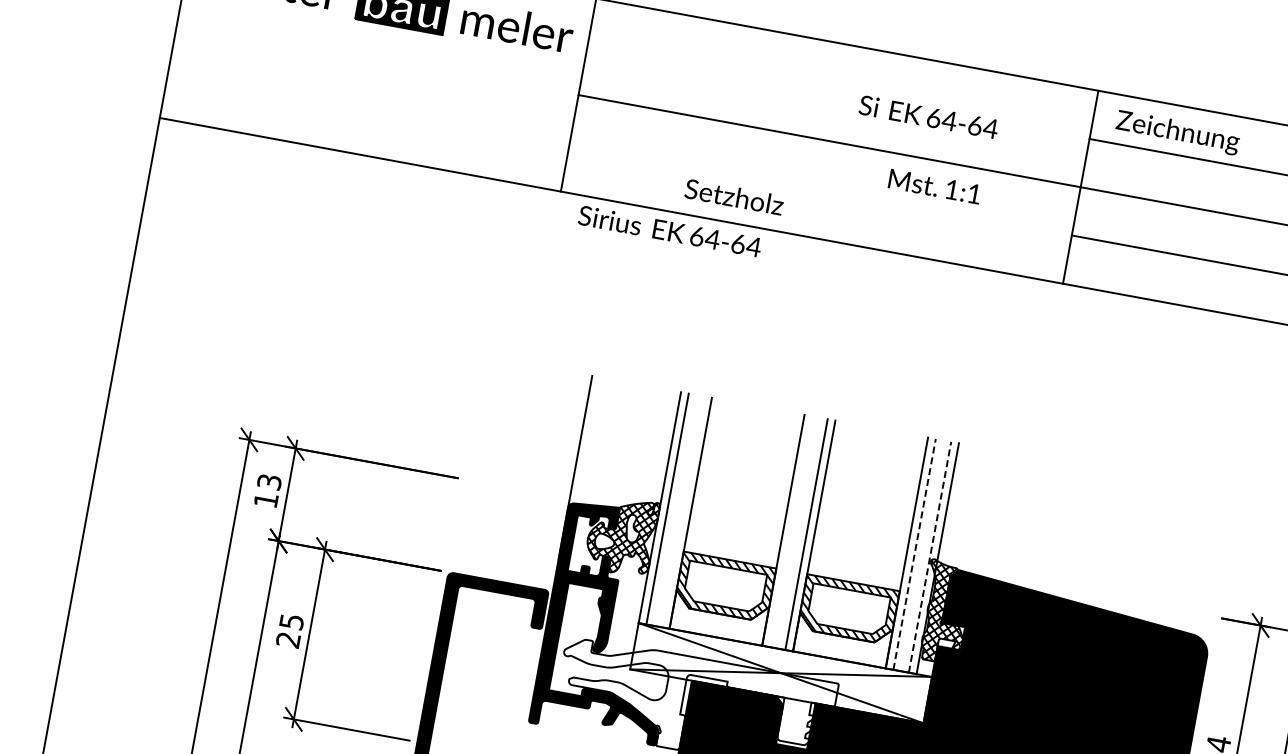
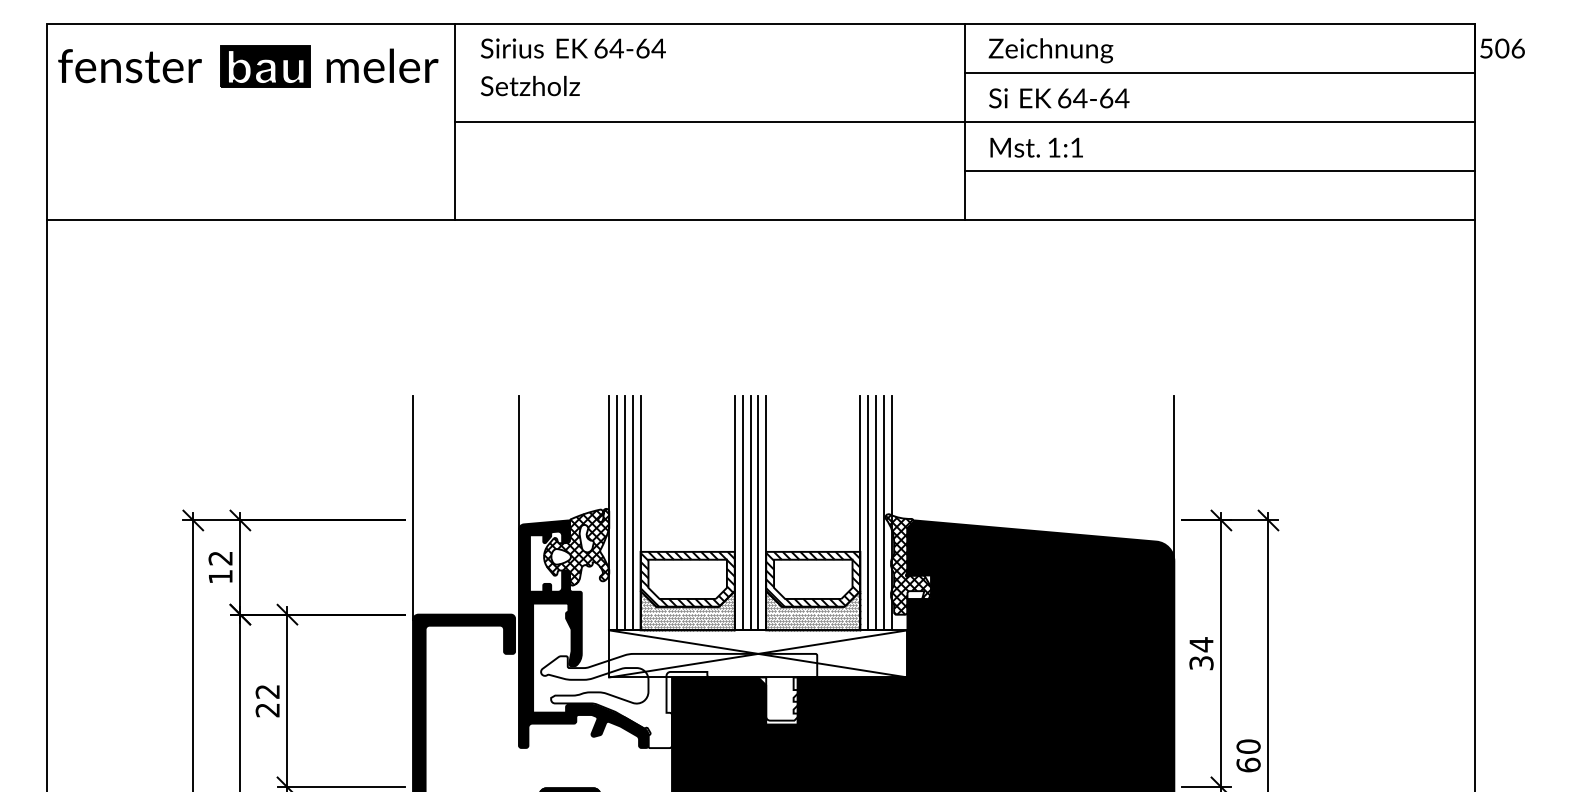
text: (929, 117) -> (1059, 98), moved
text: (934, 186) -> (1036, 147), moved
text: (734, 196) -> (530, 85), moved
text: (670, 231) -> (573, 48), moved
line: (468, 466) -> (413, 507), added
text: (269, 482) -> (220, 558), 13 -> 12
line: (674, 509) -> (624, 512), added
line: (682, 511) -> (632, 512), added
line: (791, 531) -> (742, 512), added
line: (798, 532) -> (750, 512), added
line: (914, 553) -> (868, 512), dashed -> solid
line: (922, 555) -> (876, 512), added
line: (929, 556) -> (883, 512), dashed -> solid
line: (1222, 575) -> (1174, 478), added
hatch: (719, 618) -> (687, 611), added
text: (291, 621) -> (267, 691), 25 -> 22
hatch: (843, 641) -> (813, 611), added

